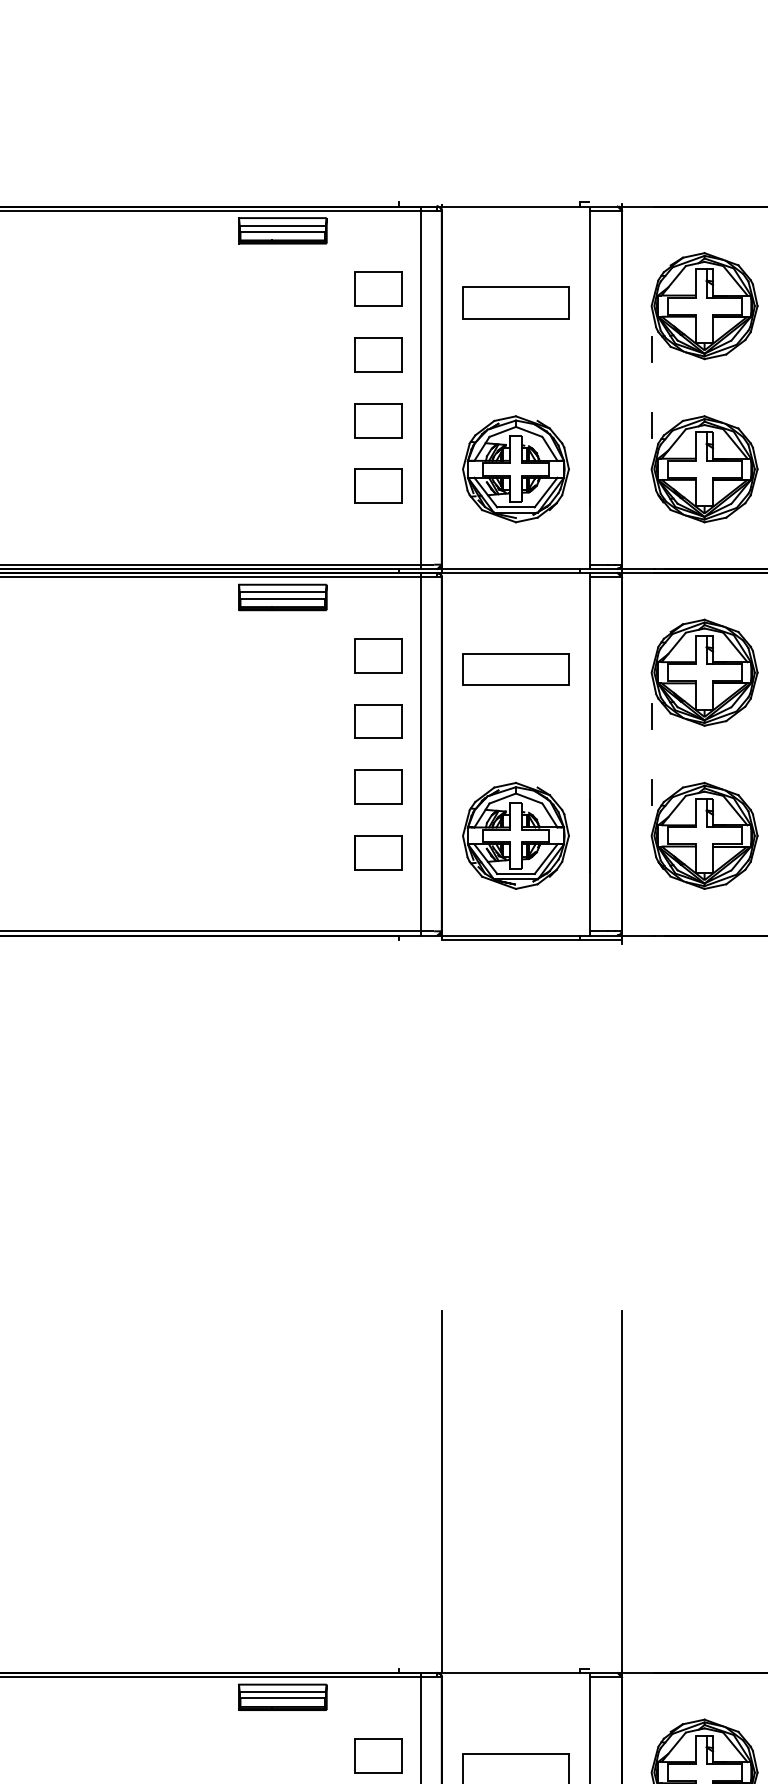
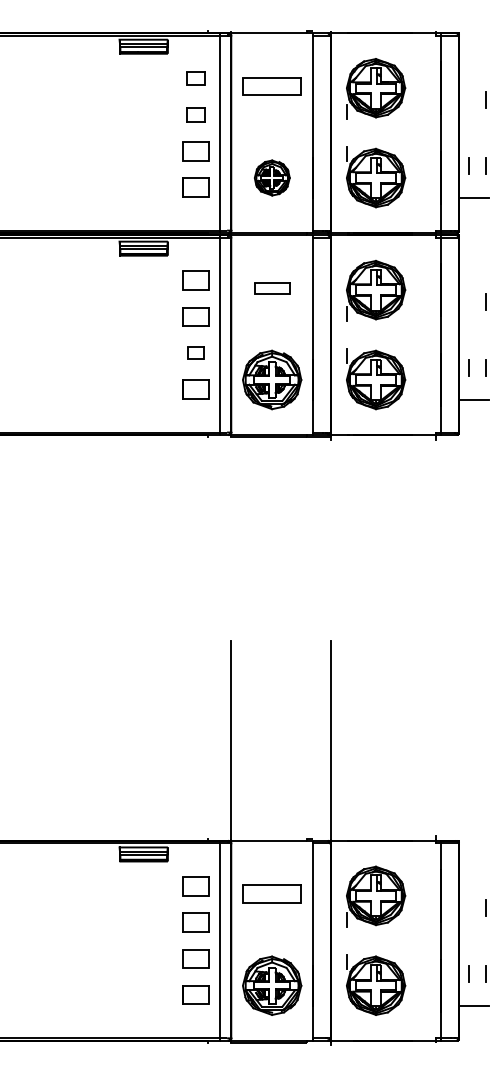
part: (376, 288) -> (195, 78), size x0.7
part: (376, 353) -> (195, 114), size x0.7
part: (516, 468) -> (272, 177), size x0.6
part: (514, 669) -> (271, 288), size x0.6
part: (376, 786) -> (195, 352), size x0.6

